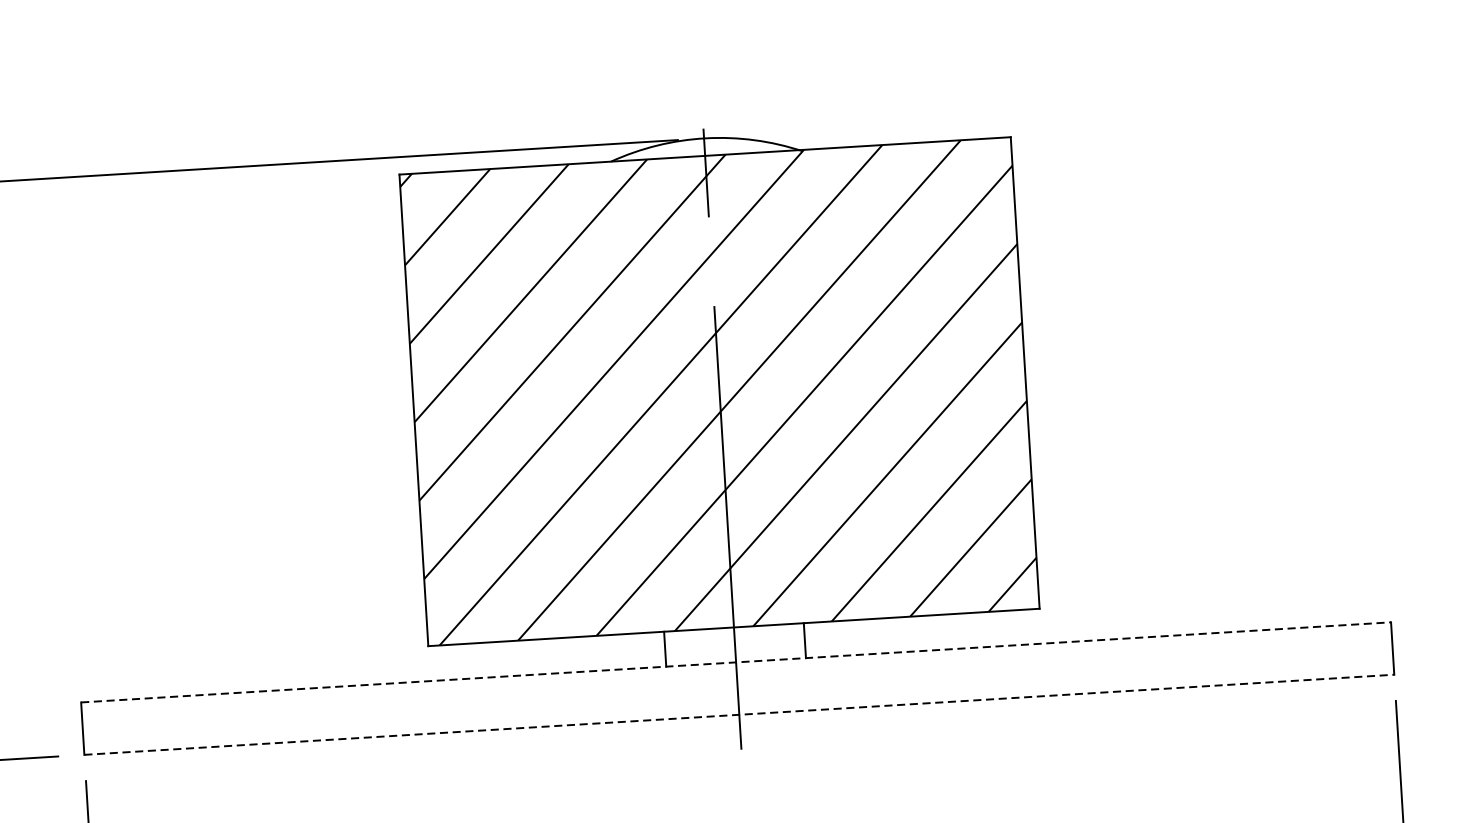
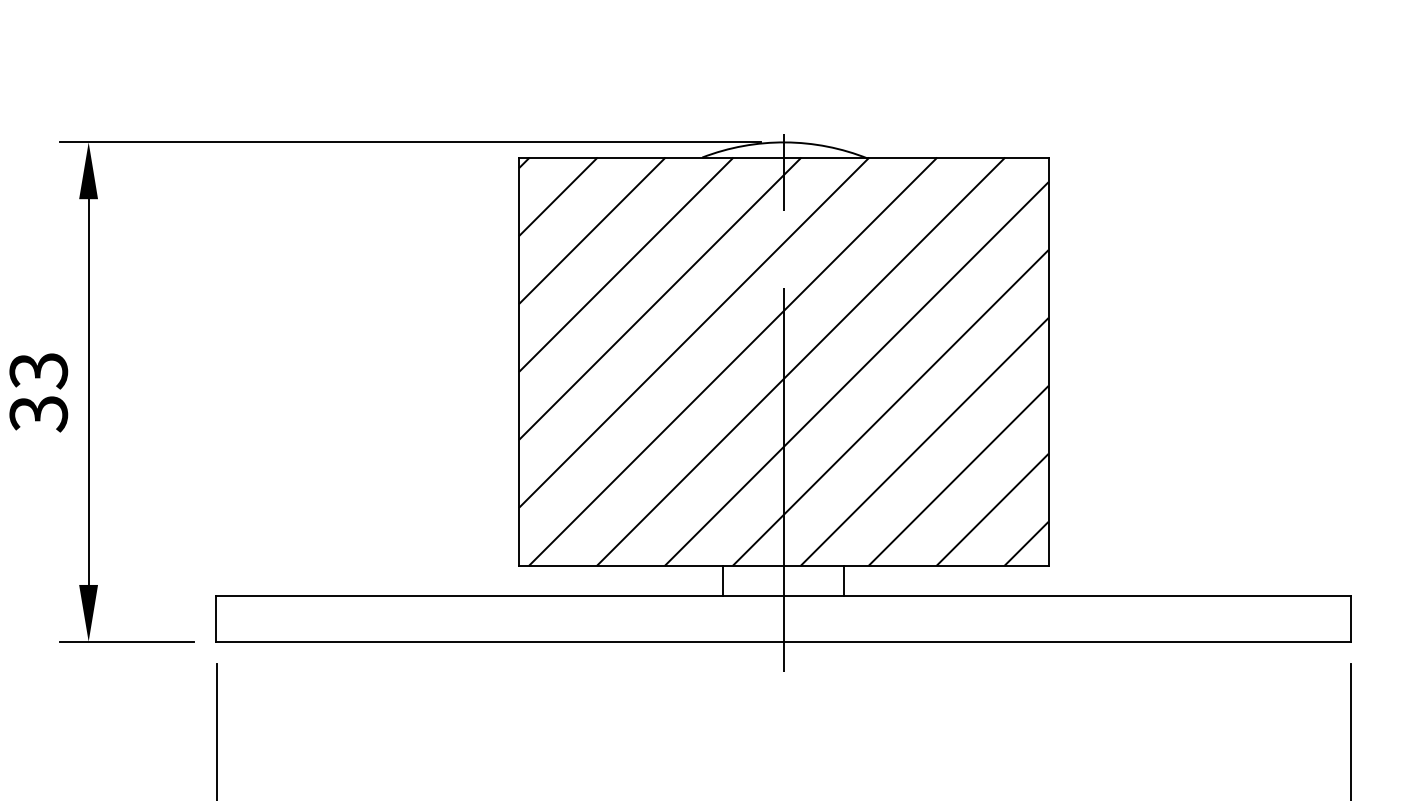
line: (736, 662) -> (784, 596), dashed -> solid
line: (740, 714) -> (784, 641), dashed -> solid

